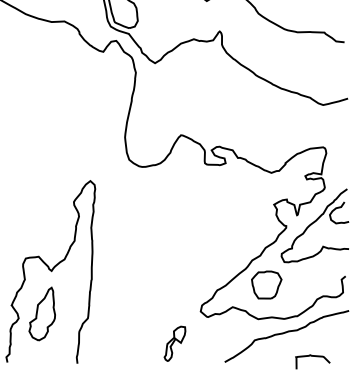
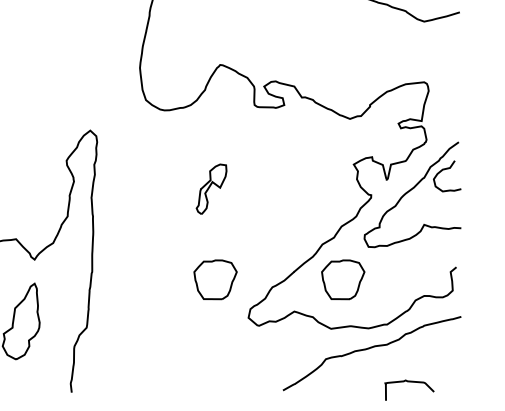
part: (177, 284) -> (215, 279), added
part: (174, 343) -> (210, 188), moved

